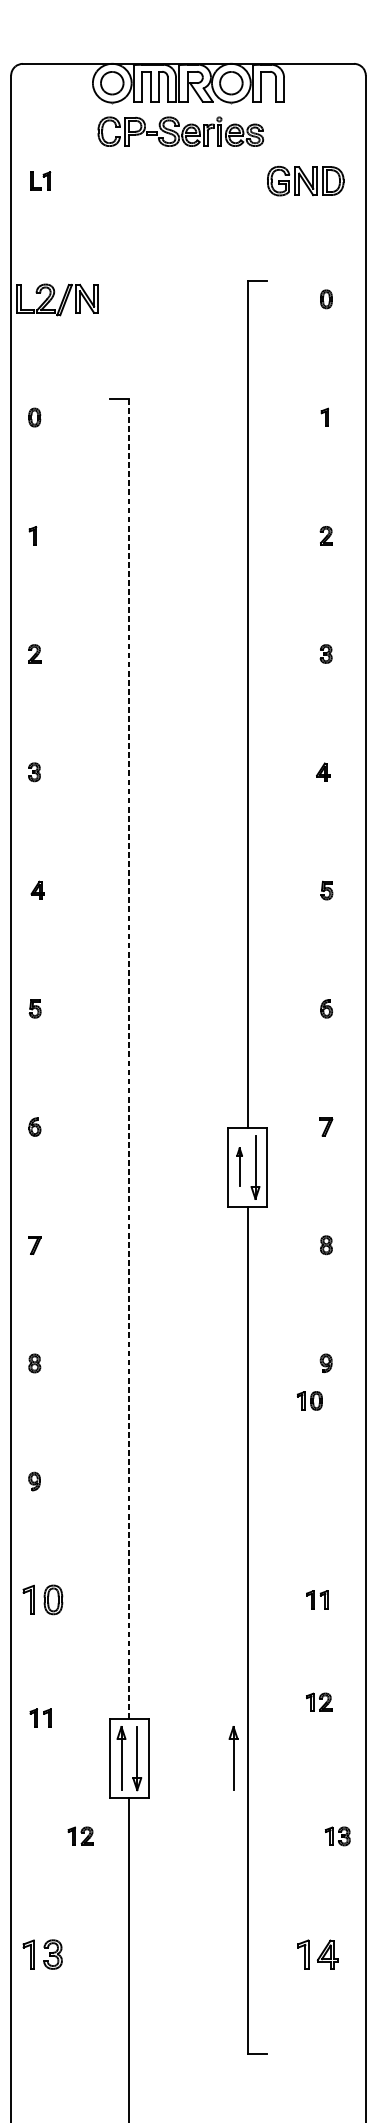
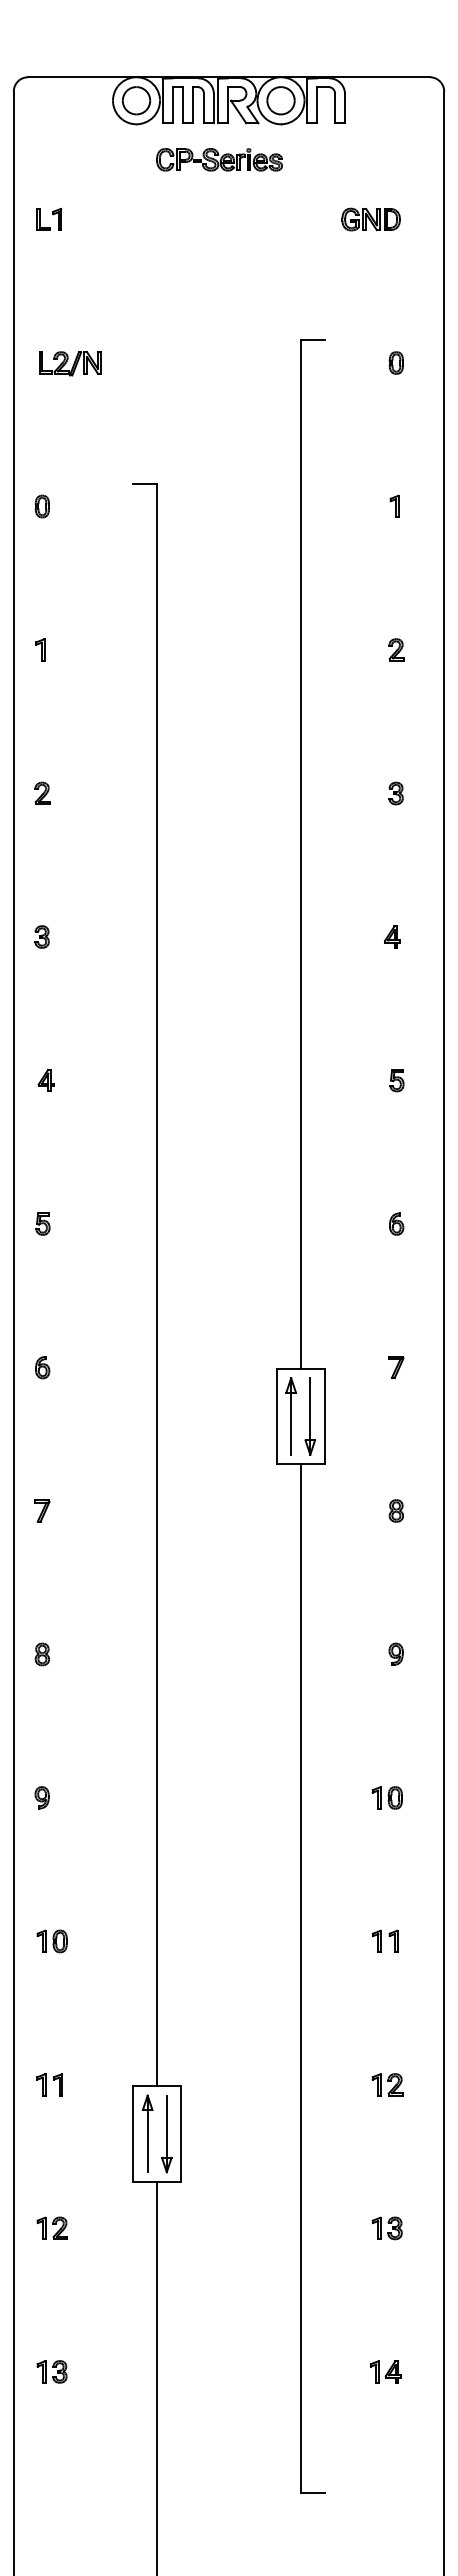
part: (180, 131) -> (219, 159), size x0.62
part: (305, 181) -> (370, 219), size x0.62
part: (57, 299) -> (70, 363), size x0.62
line: (129, 1059) -> (157, 1285), dashed -> solid
part: (239, 1167) -> (290, 1416), size x1.67
part: (309, 1400) -> (386, 1797), moved
part: (42, 1599) -> (51, 1941), size x0.62
part: (319, 1702) -> (387, 2084), moved
part: (233, 1758) -> (283, 2133), removed
part: (80, 1835) -> (51, 2227), moved
part: (337, 1836) -> (386, 2228), moved
part: (42, 1954) -> (51, 2371), size x0.62
part: (317, 1954) -> (385, 2371), size x0.62

